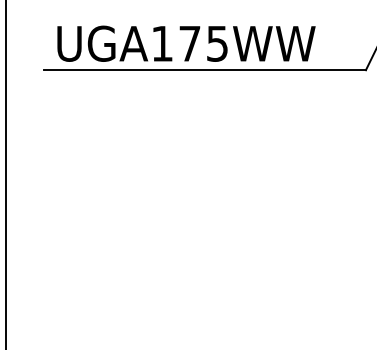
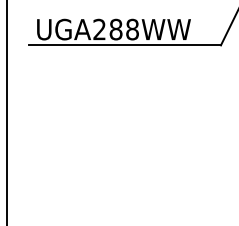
text: (188, 43) -> (115, 29), UGA175WW -> UGA288WW

